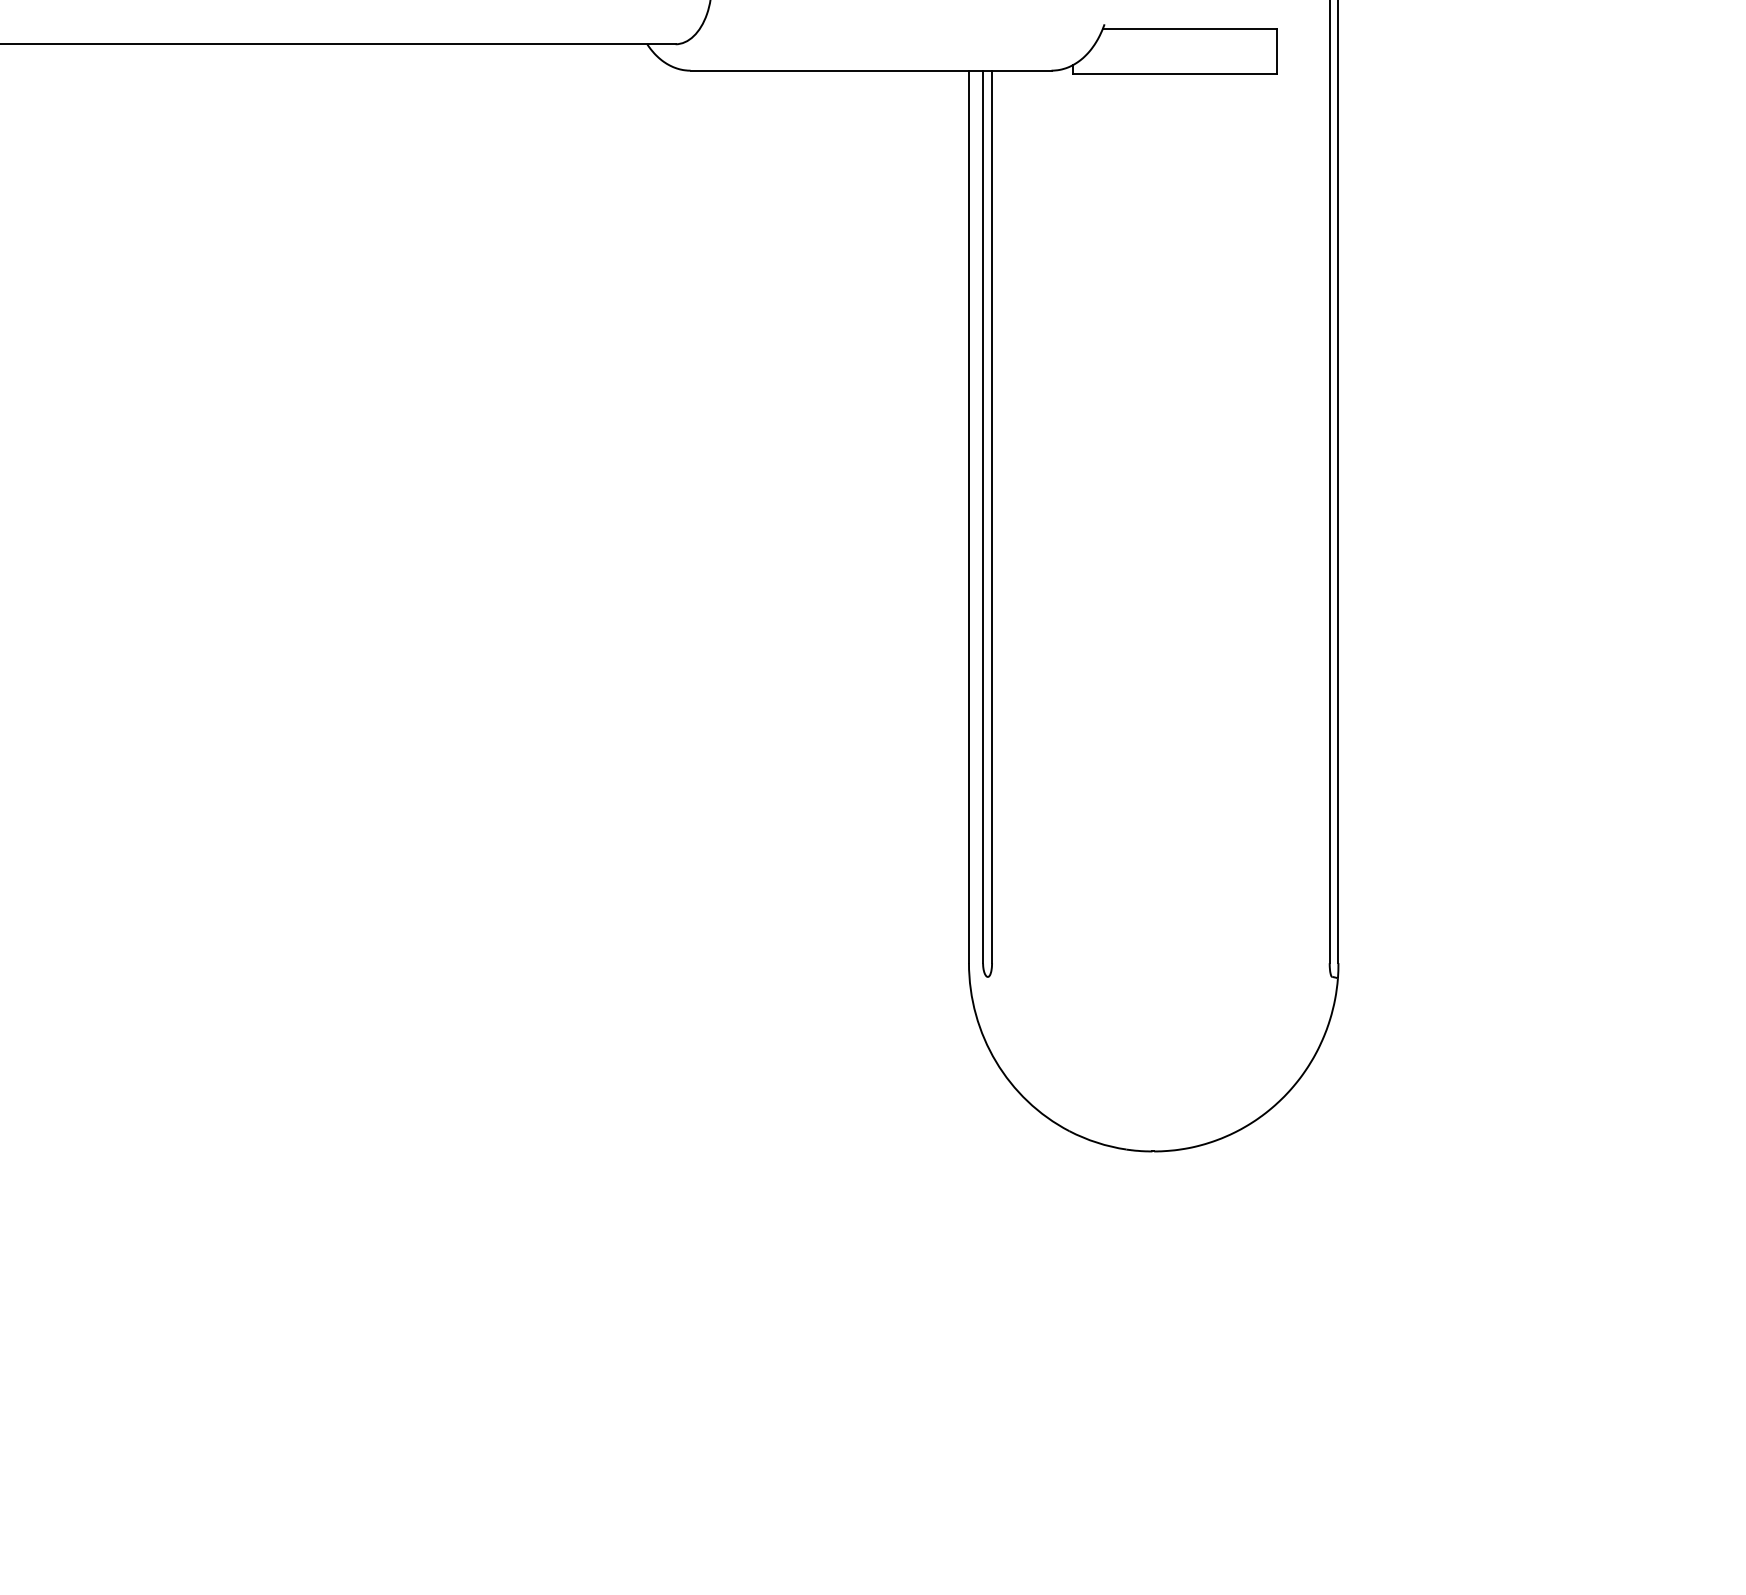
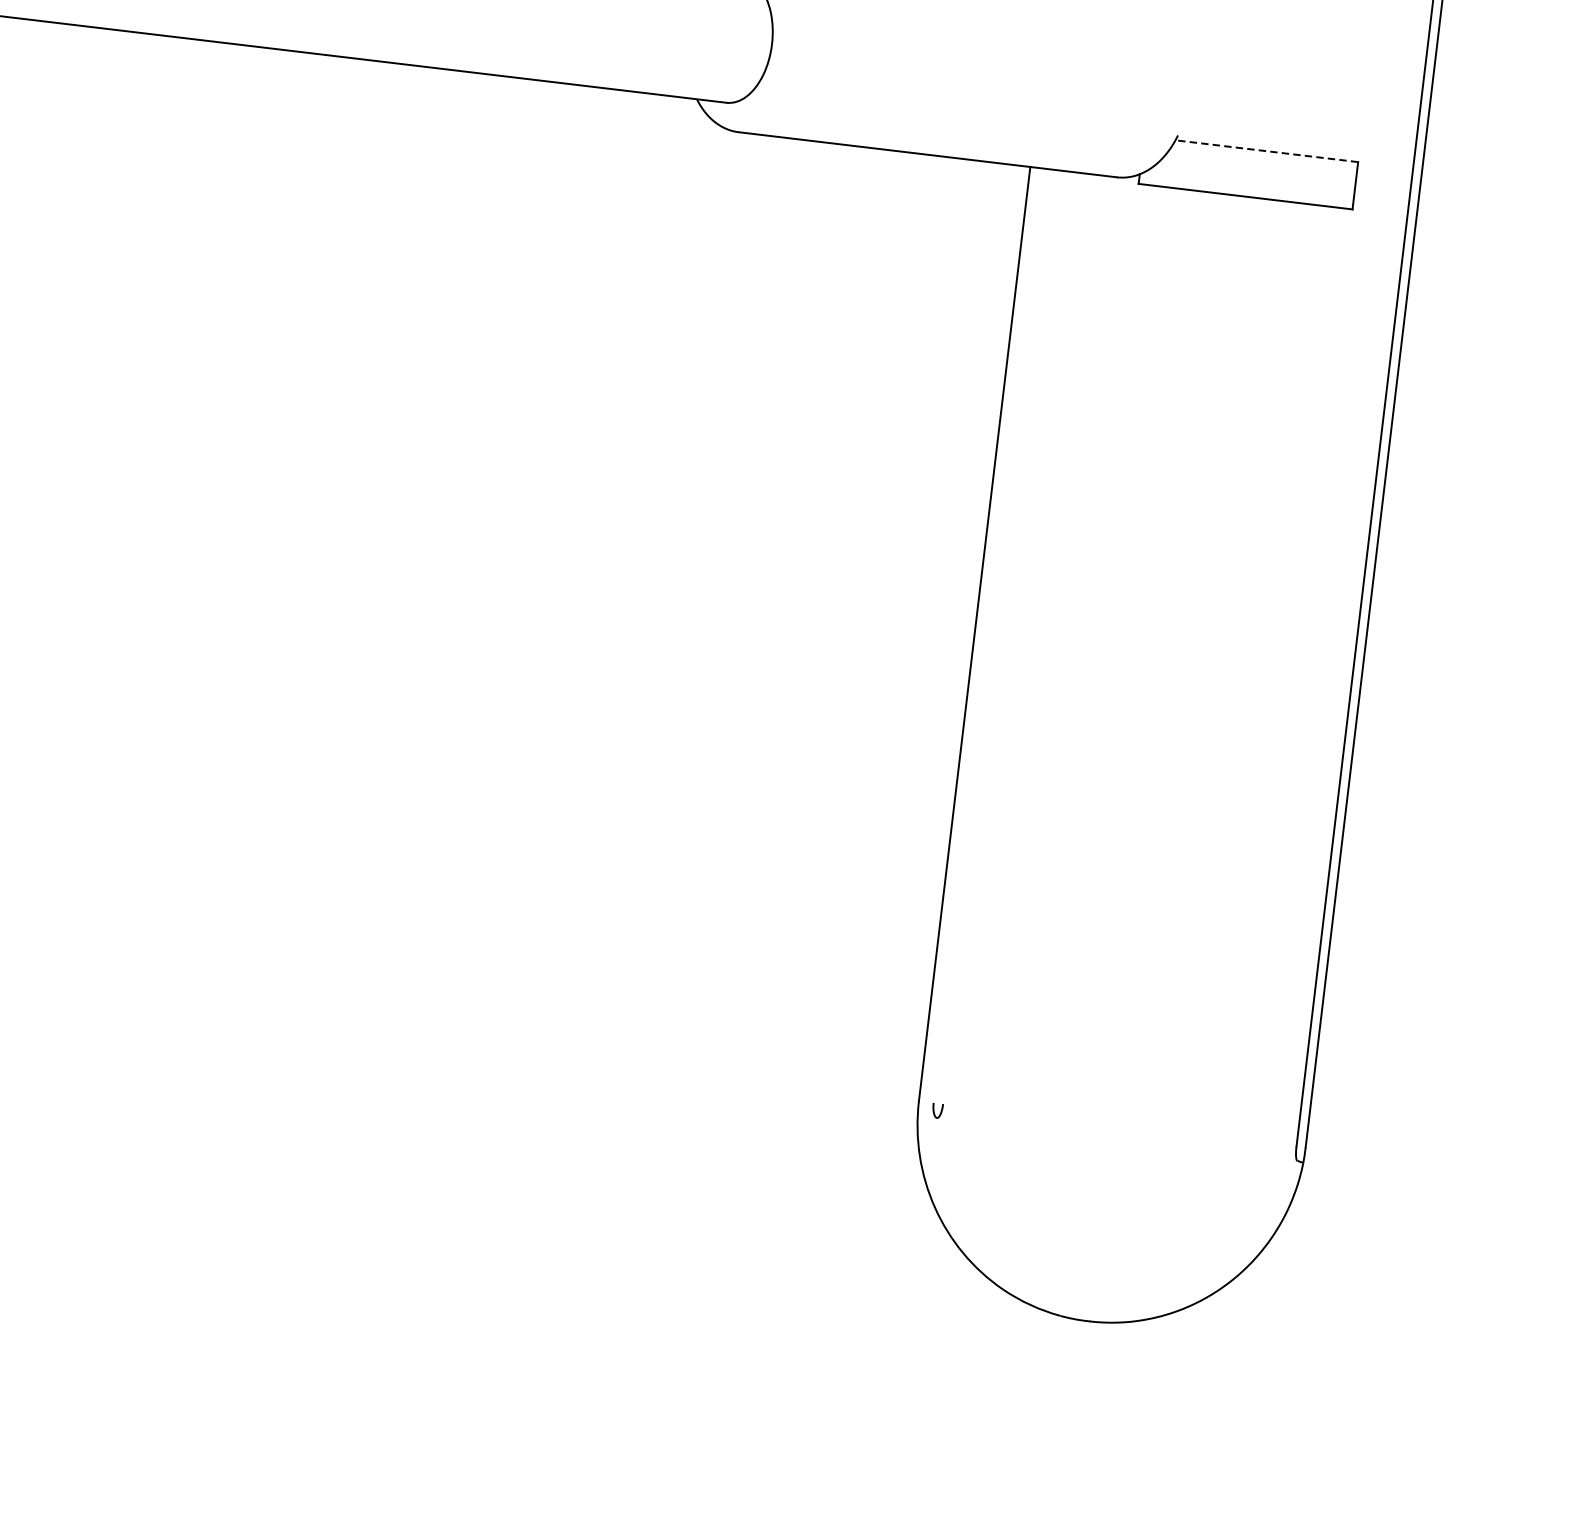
line: (1189, 29) -> (1266, 151), solid -> dashed
line: (983, 516) -> (989, 635), removed
line: (992, 516) -> (999, 636), removed

